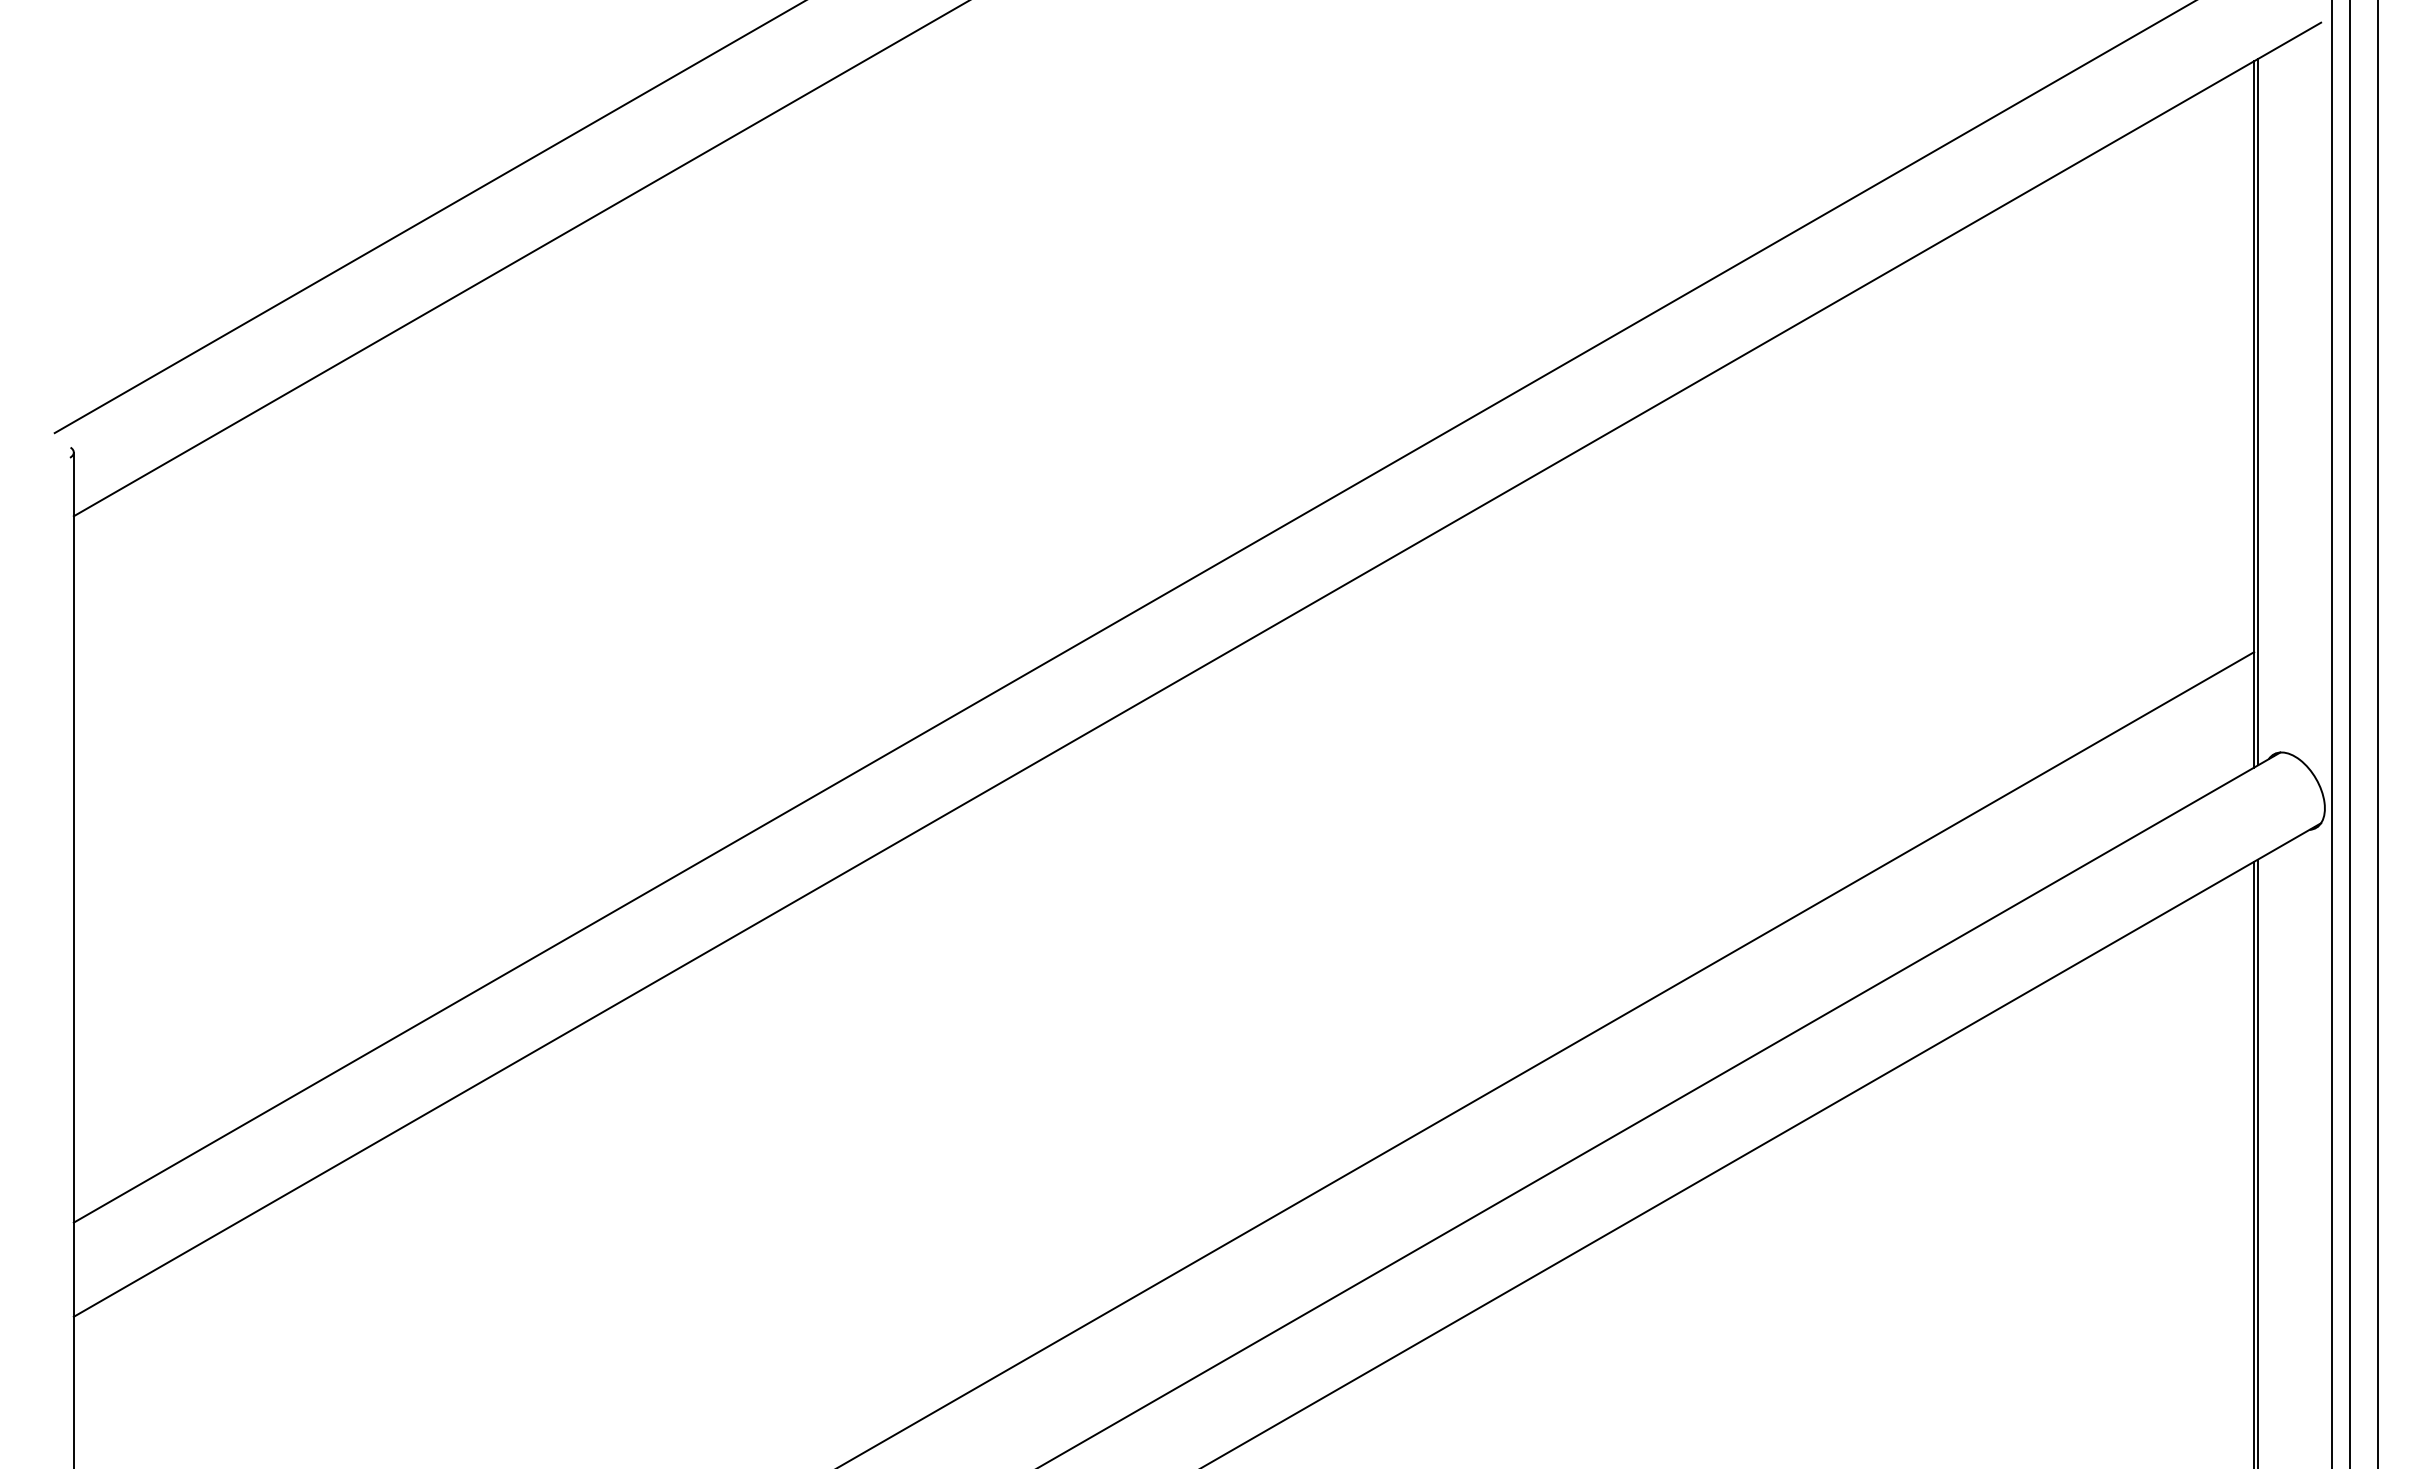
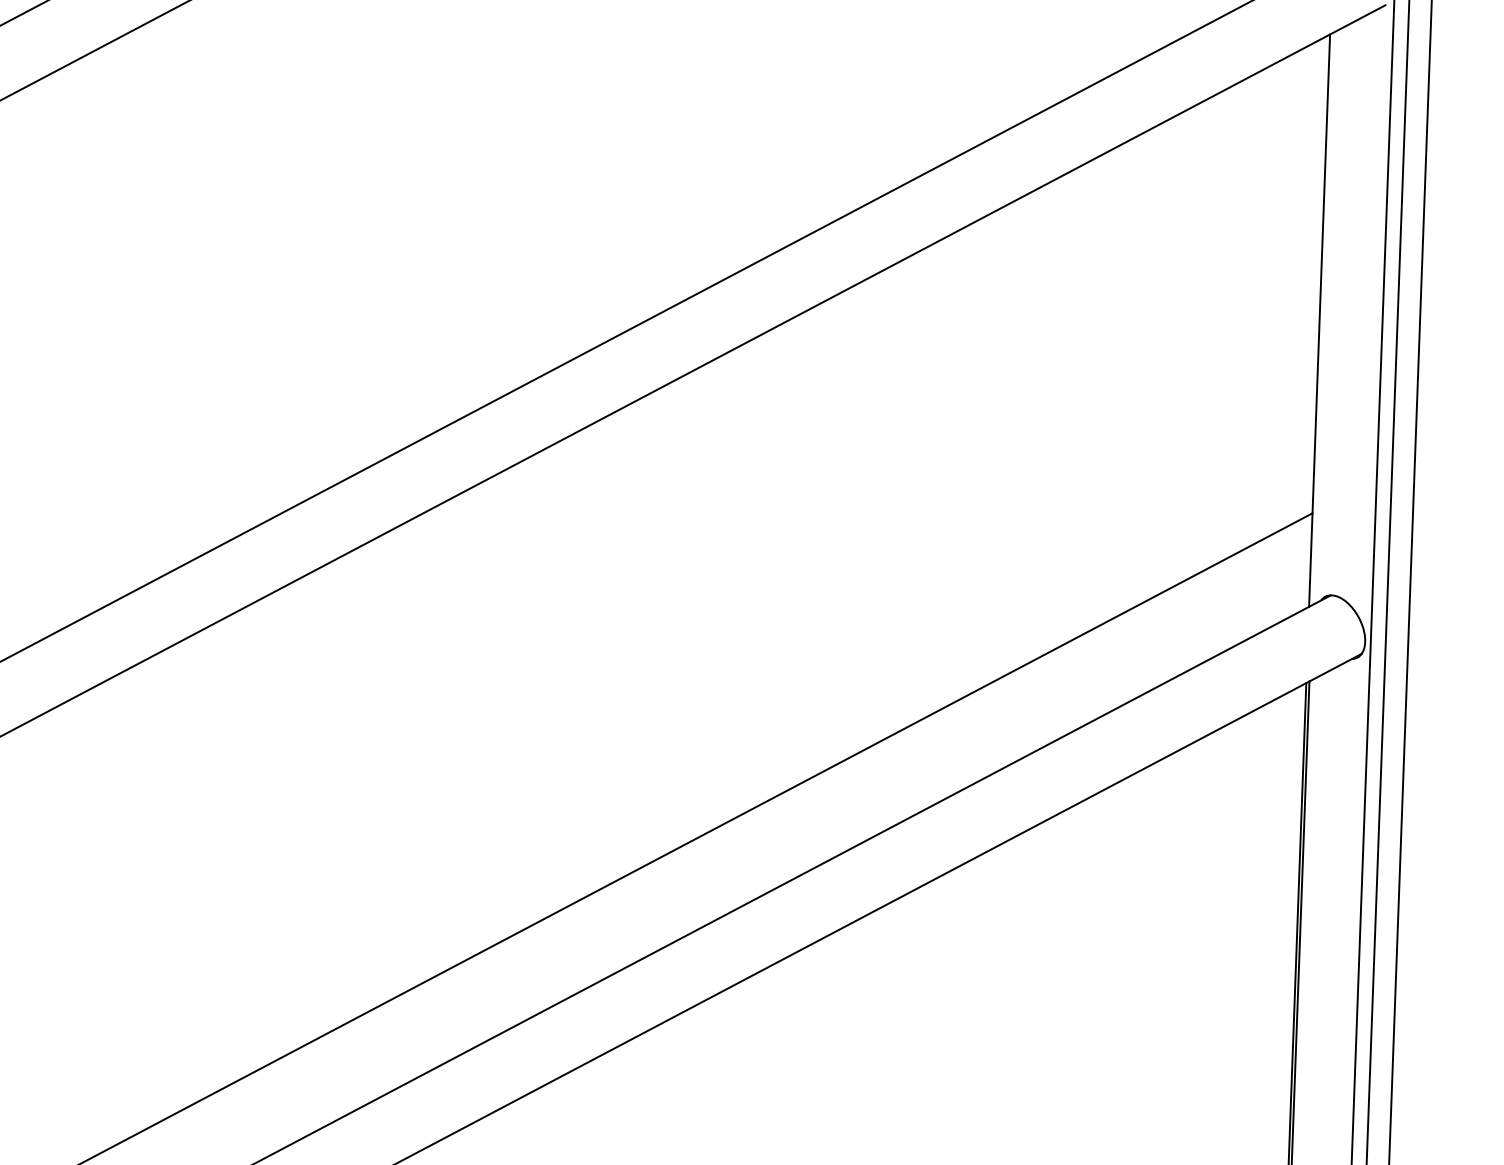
line: (2258, 412) -> (1323, 319), removed

